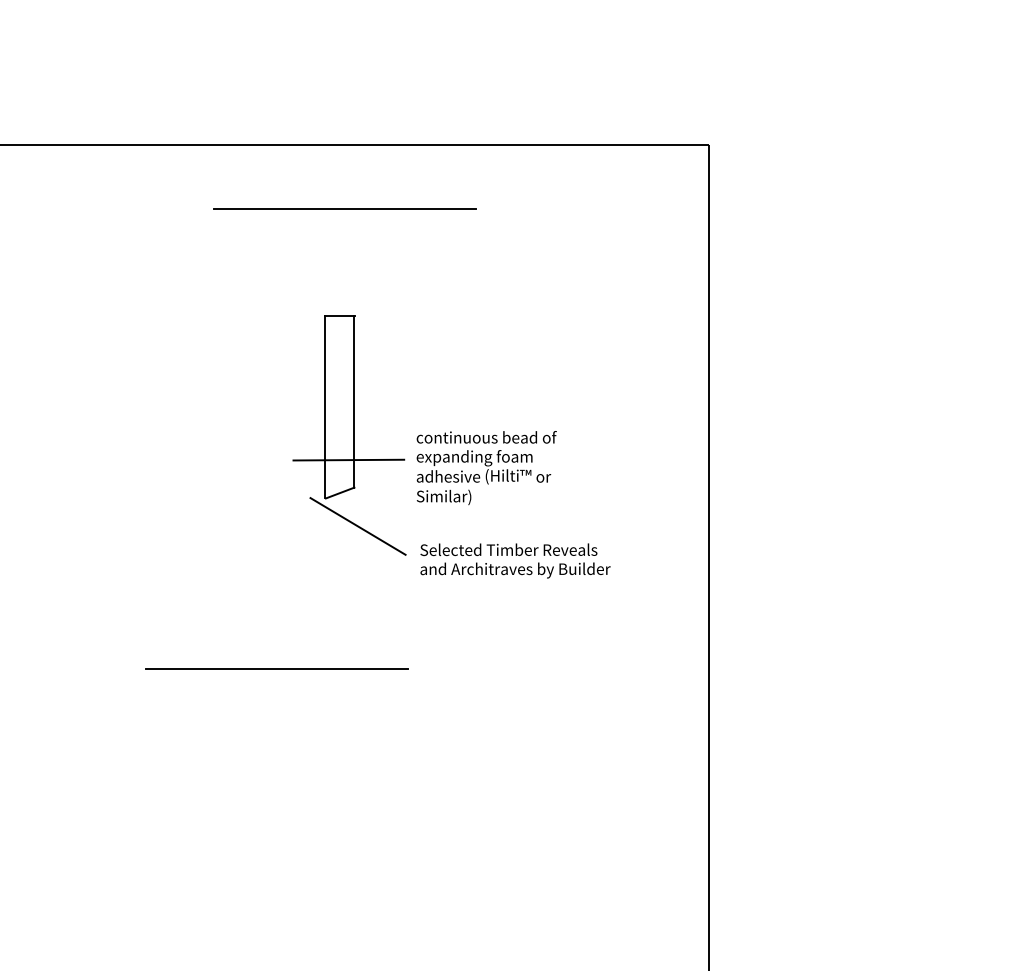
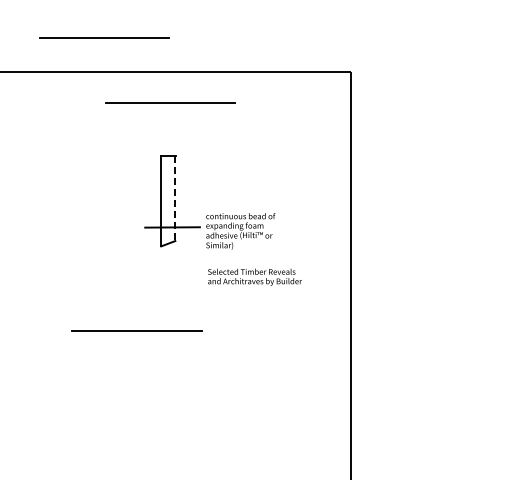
line: (211, 76) -> (104, 37), added
line: (354, 403) -> (175, 199), solid -> dashed
line: (356, 526) -> (176, 260), removed

